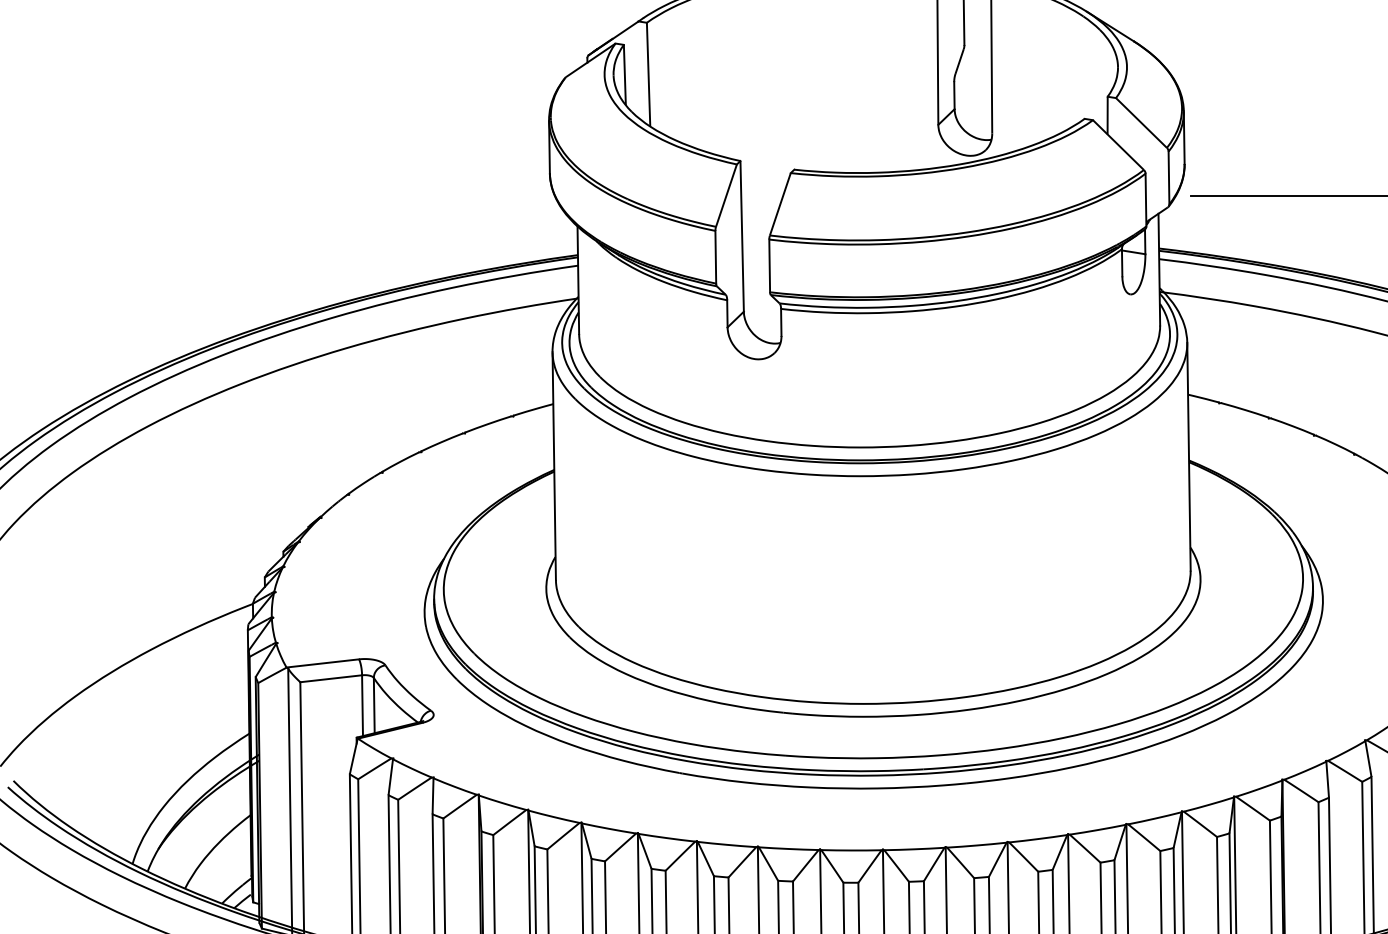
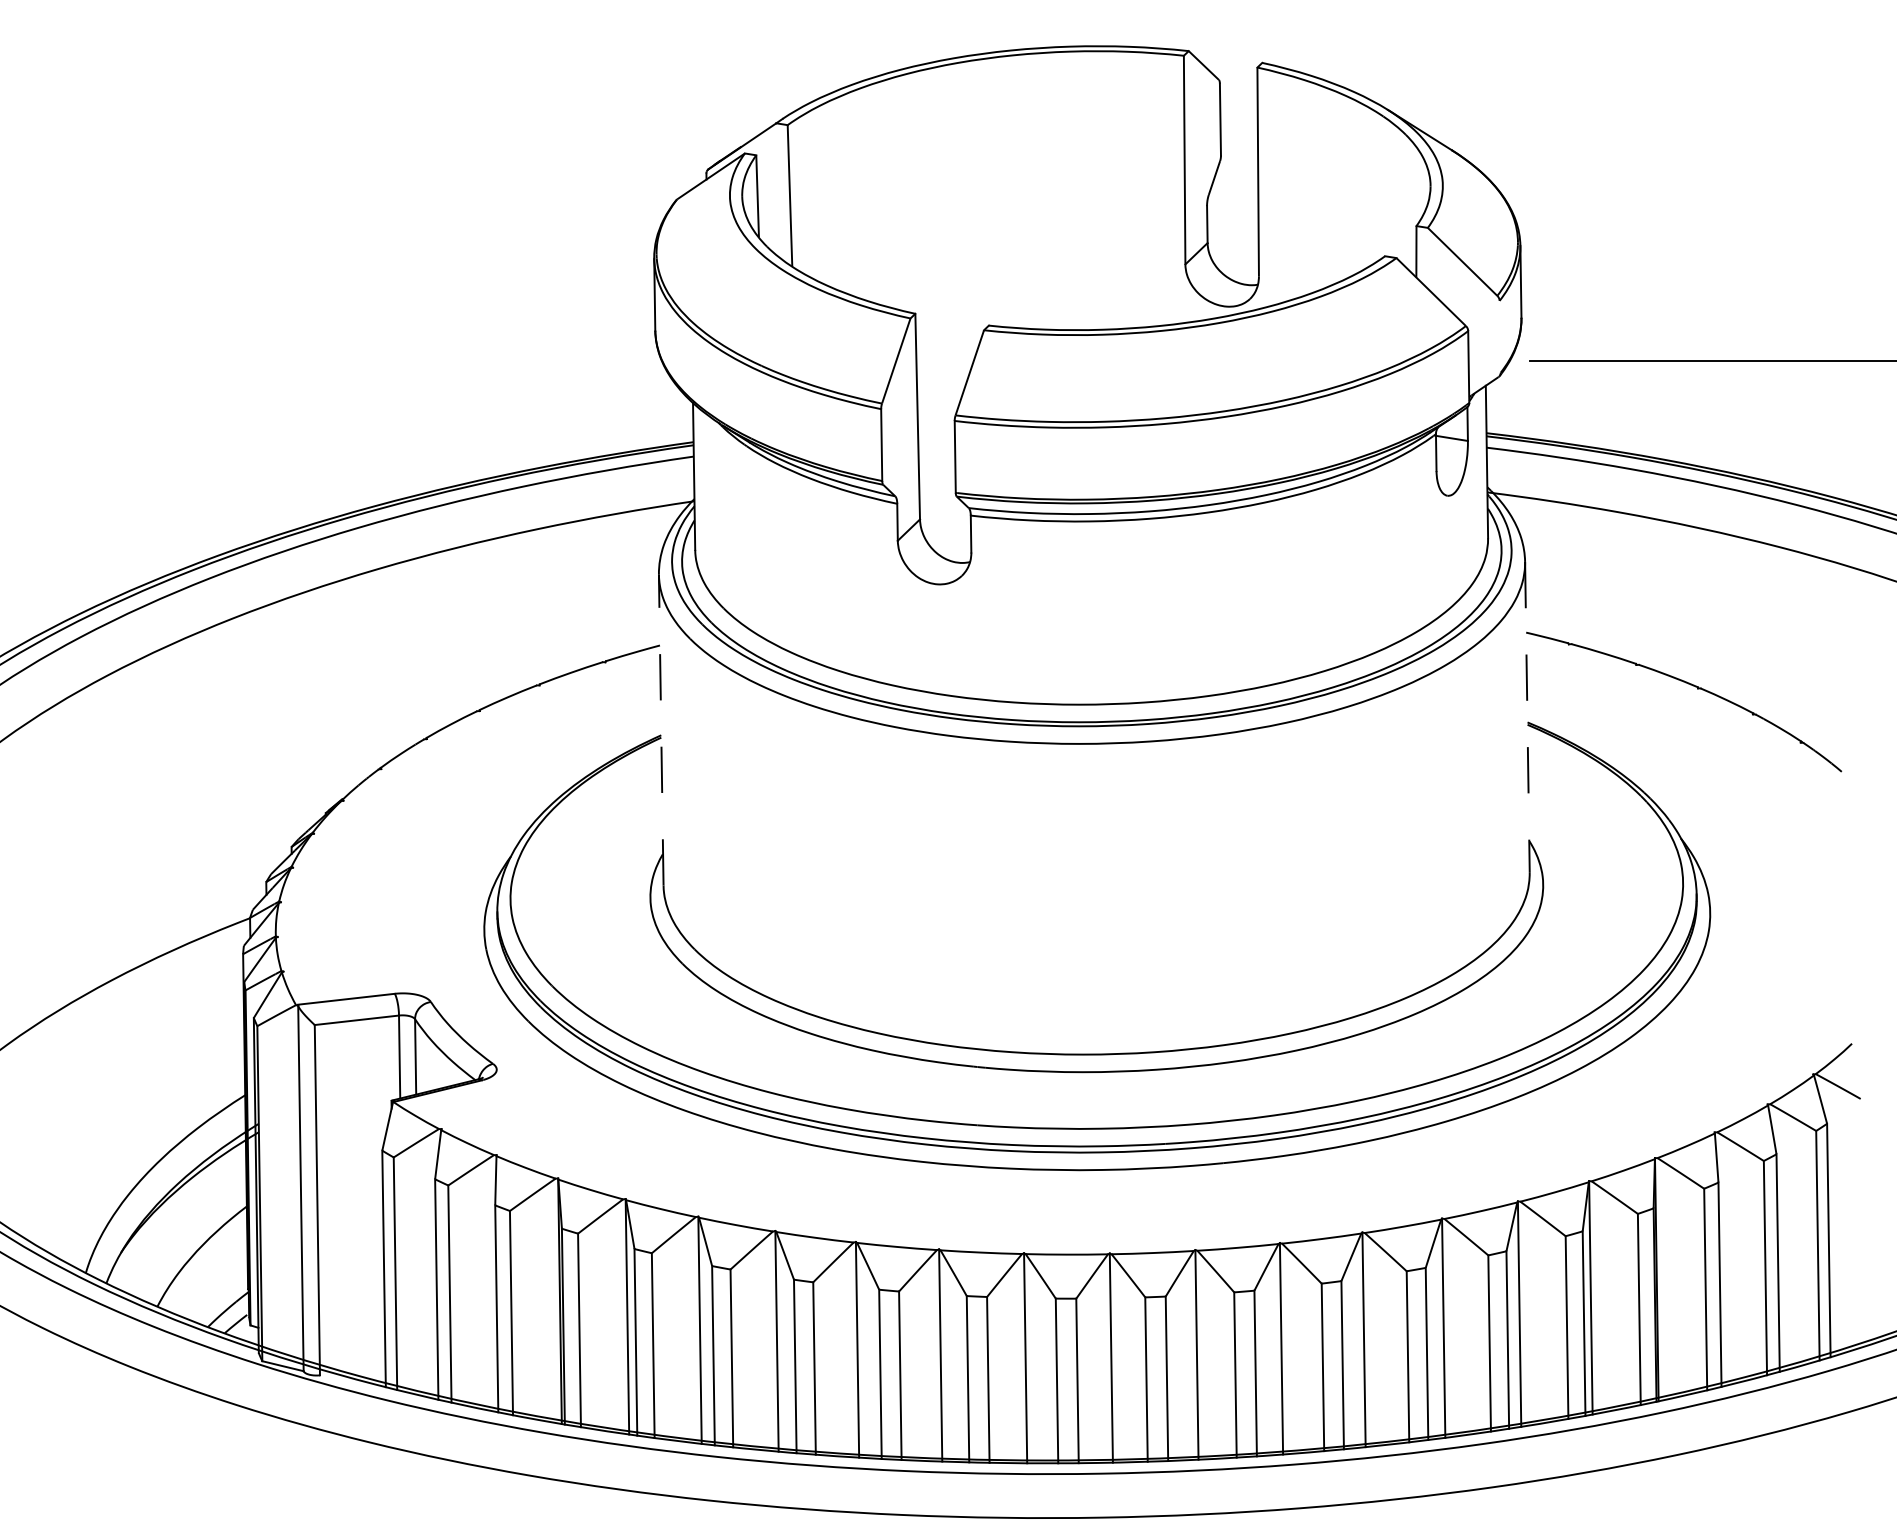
line: (1168, 177) -> (1499, 336), removed
line: (1189, 456) -> (1527, 717), solid -> dashed
line: (554, 465) -> (661, 729), solid -> dashed

